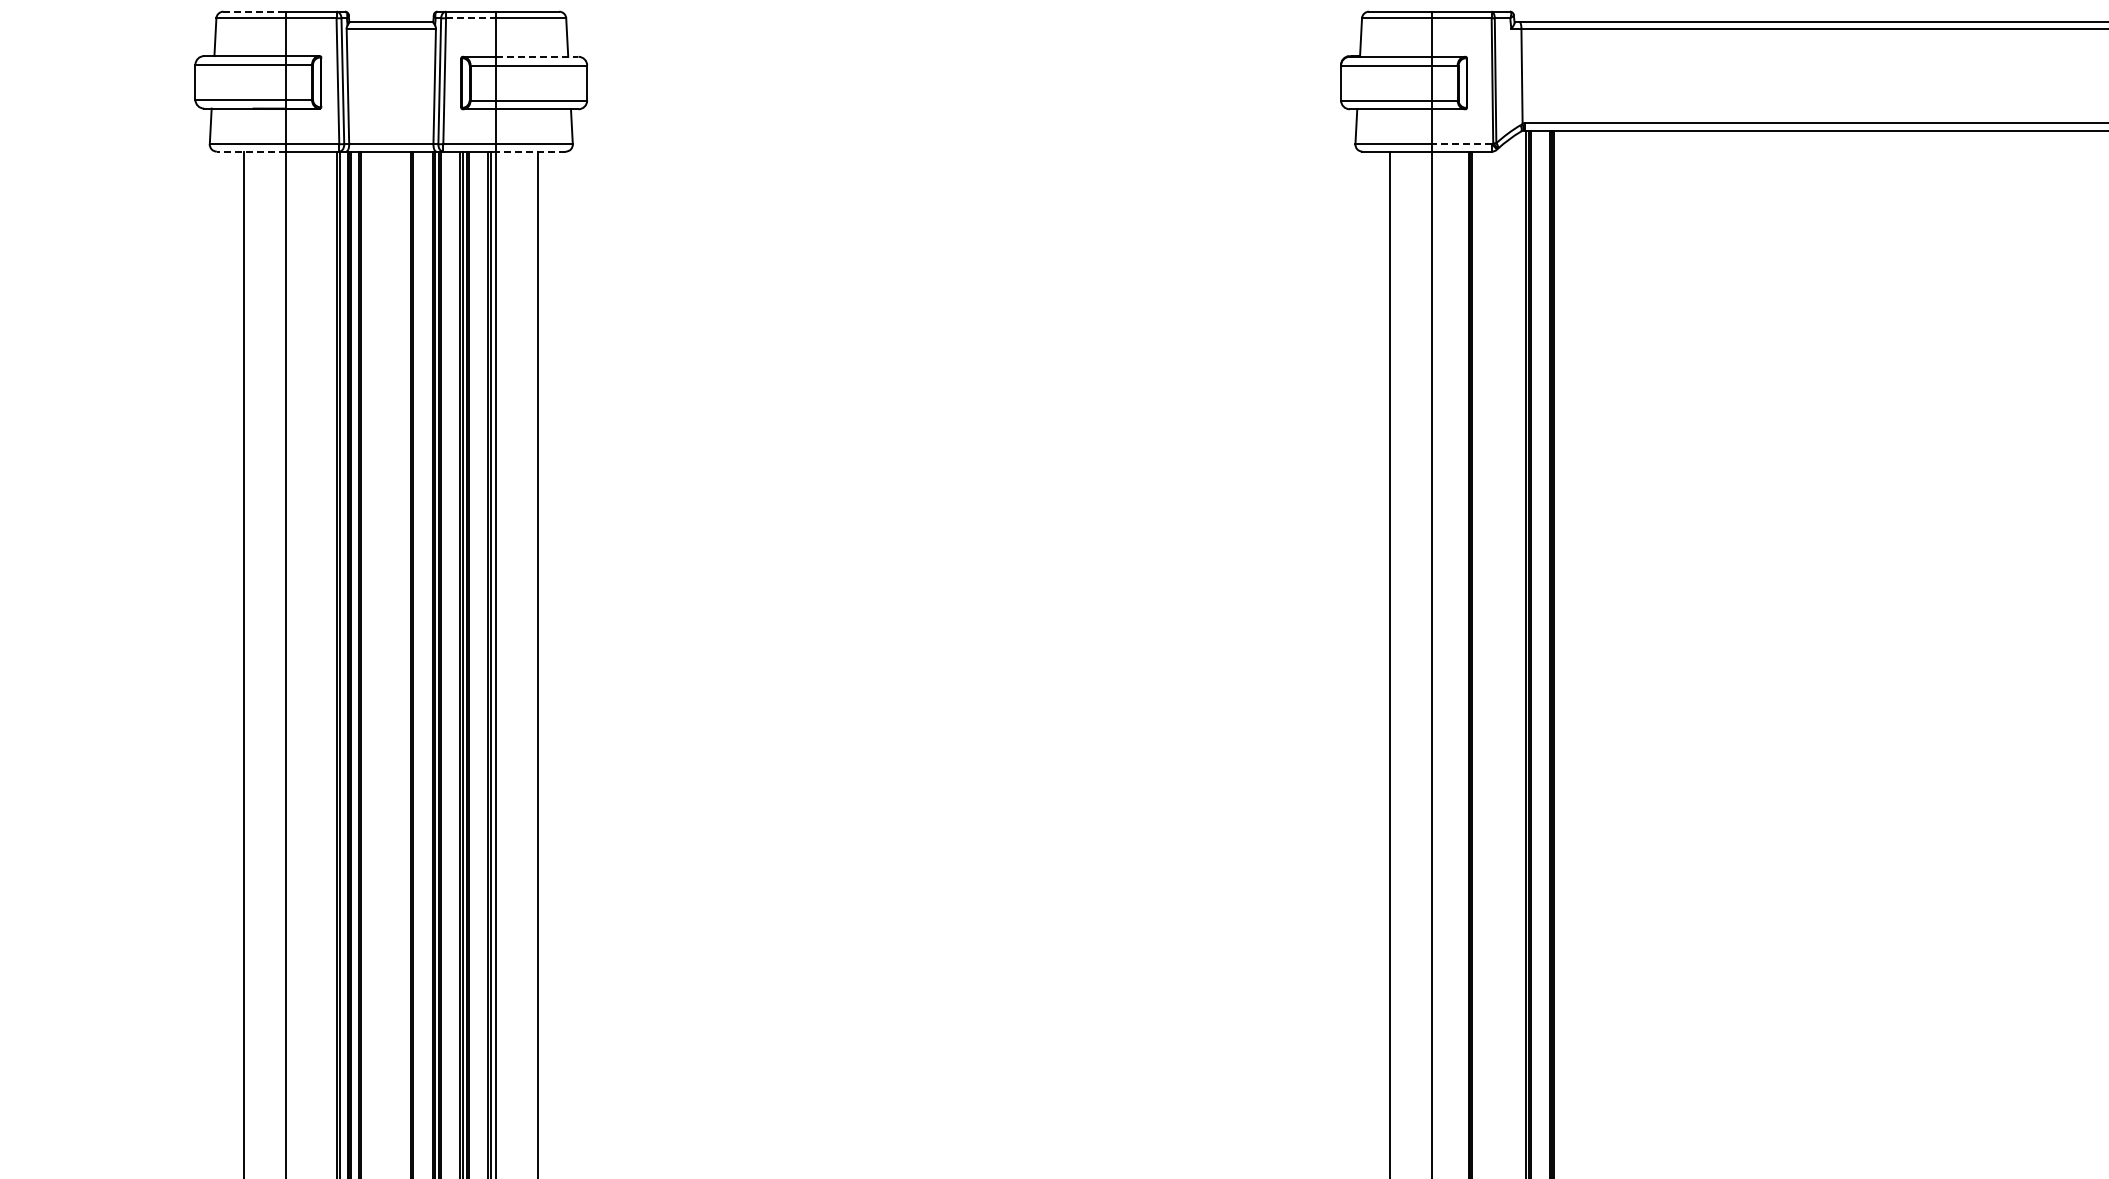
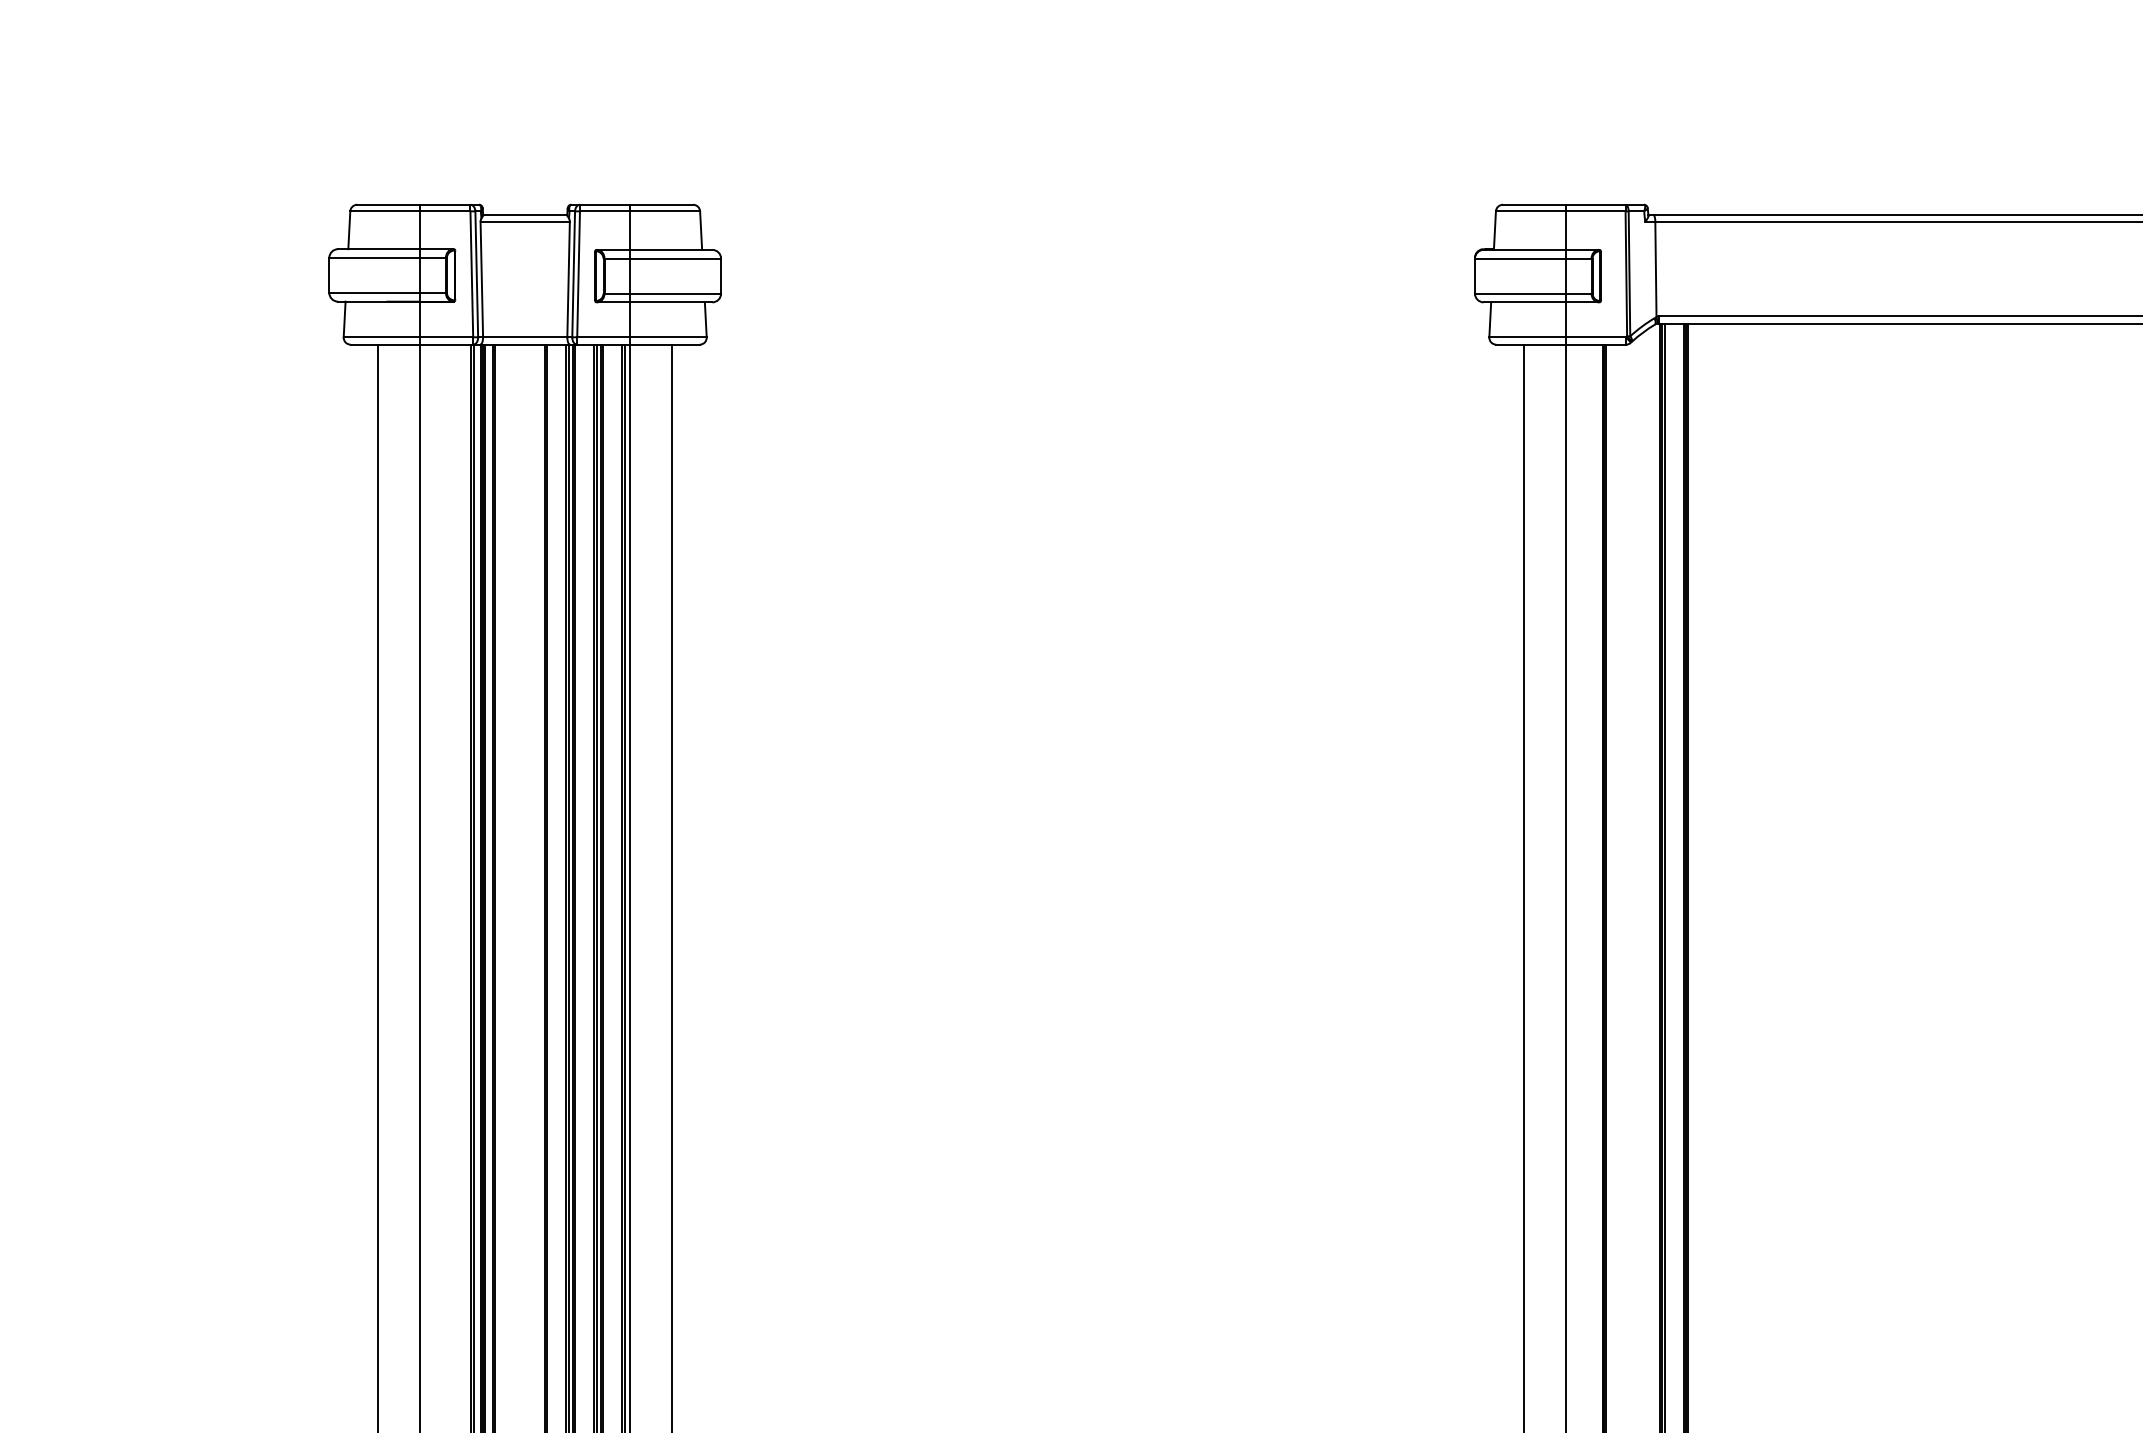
line: (255, 11) -> (389, 204), dashed -> solid
line: (471, 18) -> (605, 211), dashed -> solid
line: (537, 56) -> (671, 249), dashed -> solid
line: (1461, 144) -> (1595, 337), dashed -> solid
line: (251, 151) -> (385, 344), dashed -> solid
line: (530, 151) -> (664, 344), dashed -> solid

